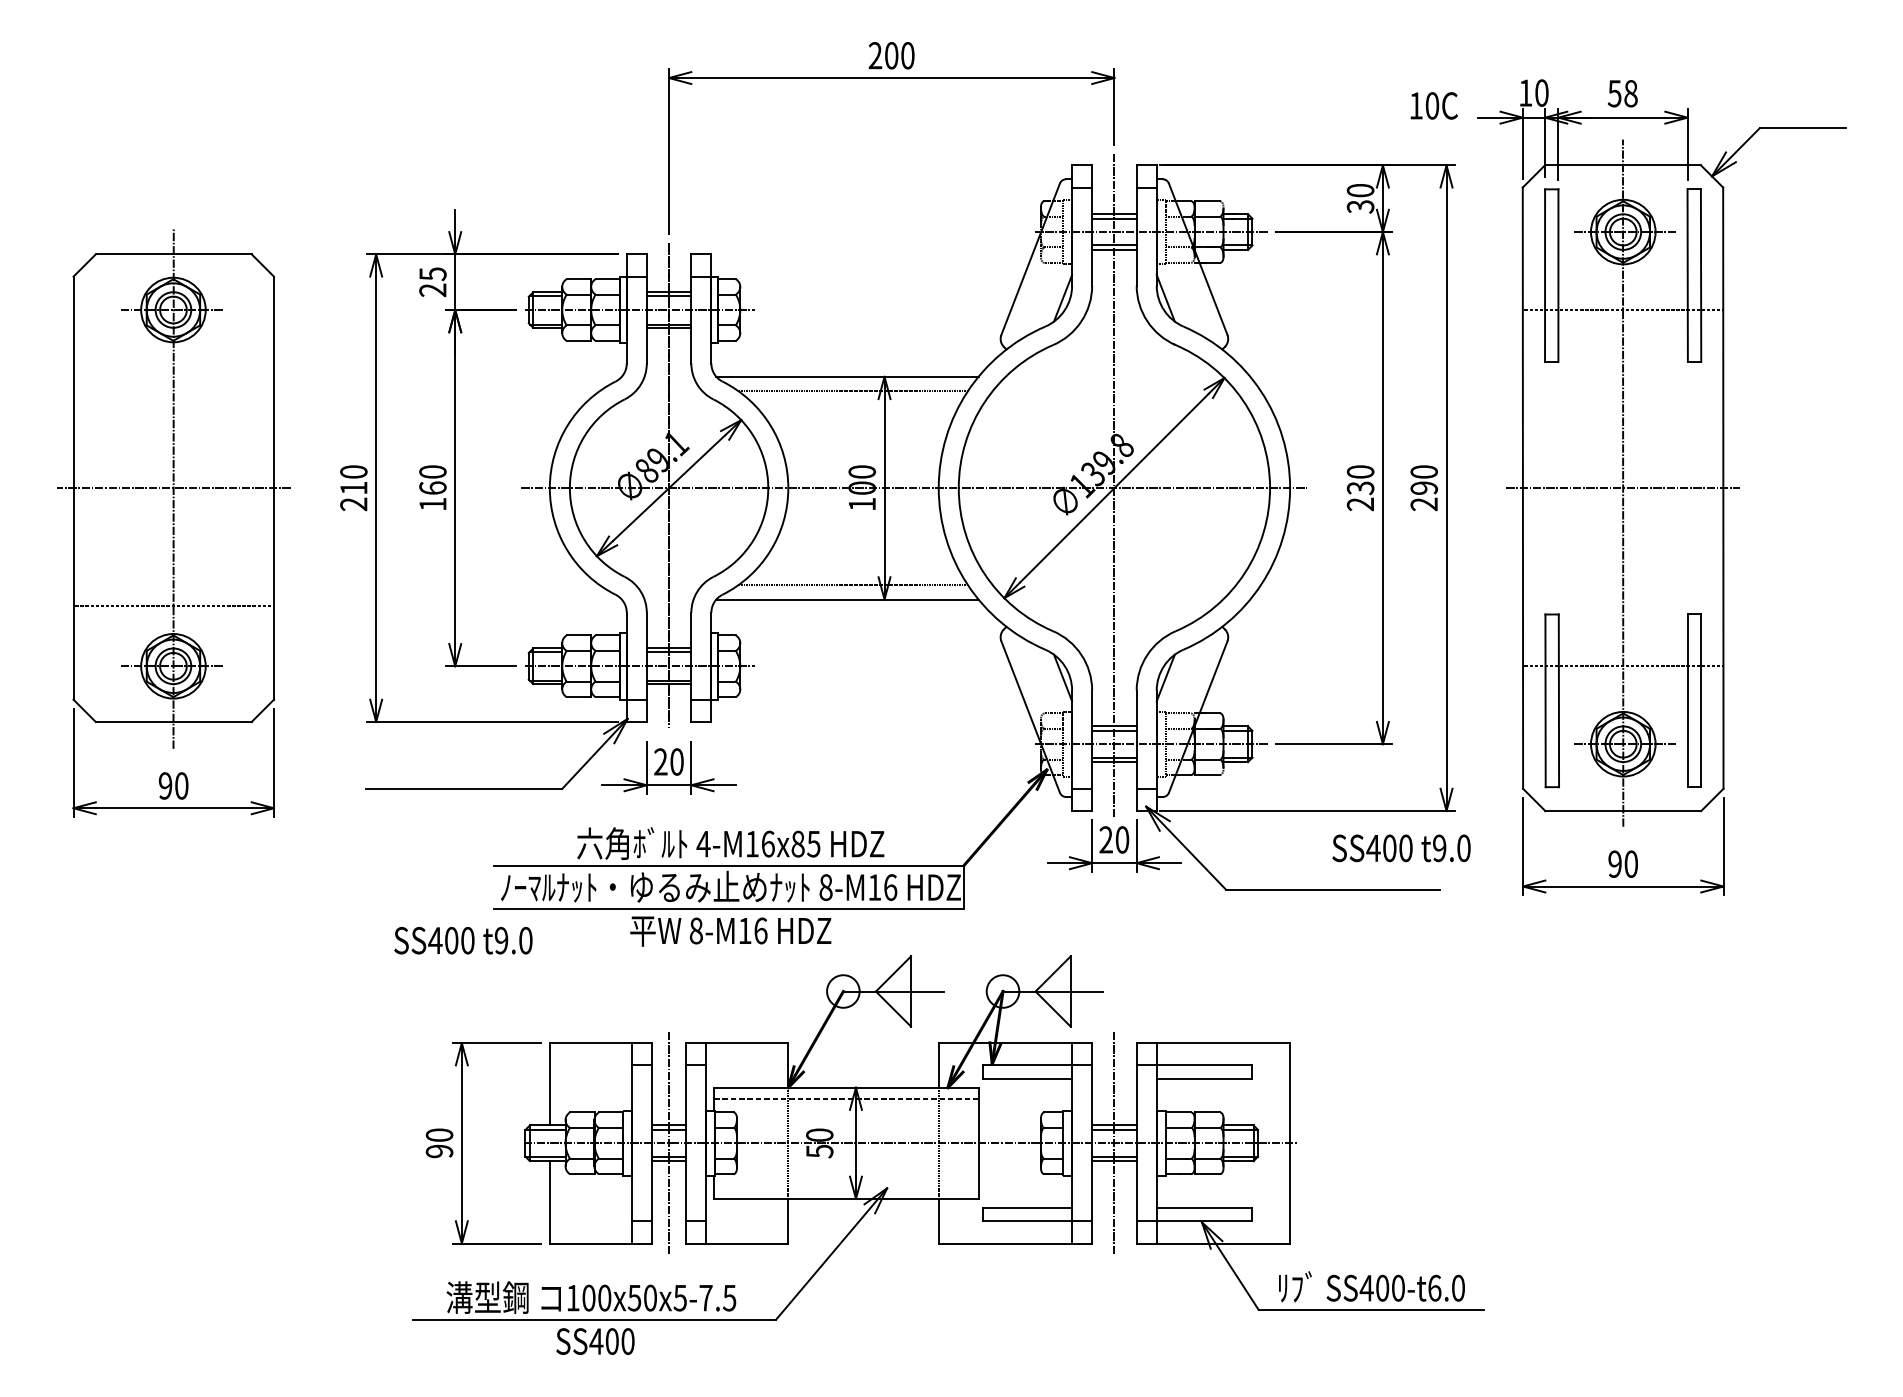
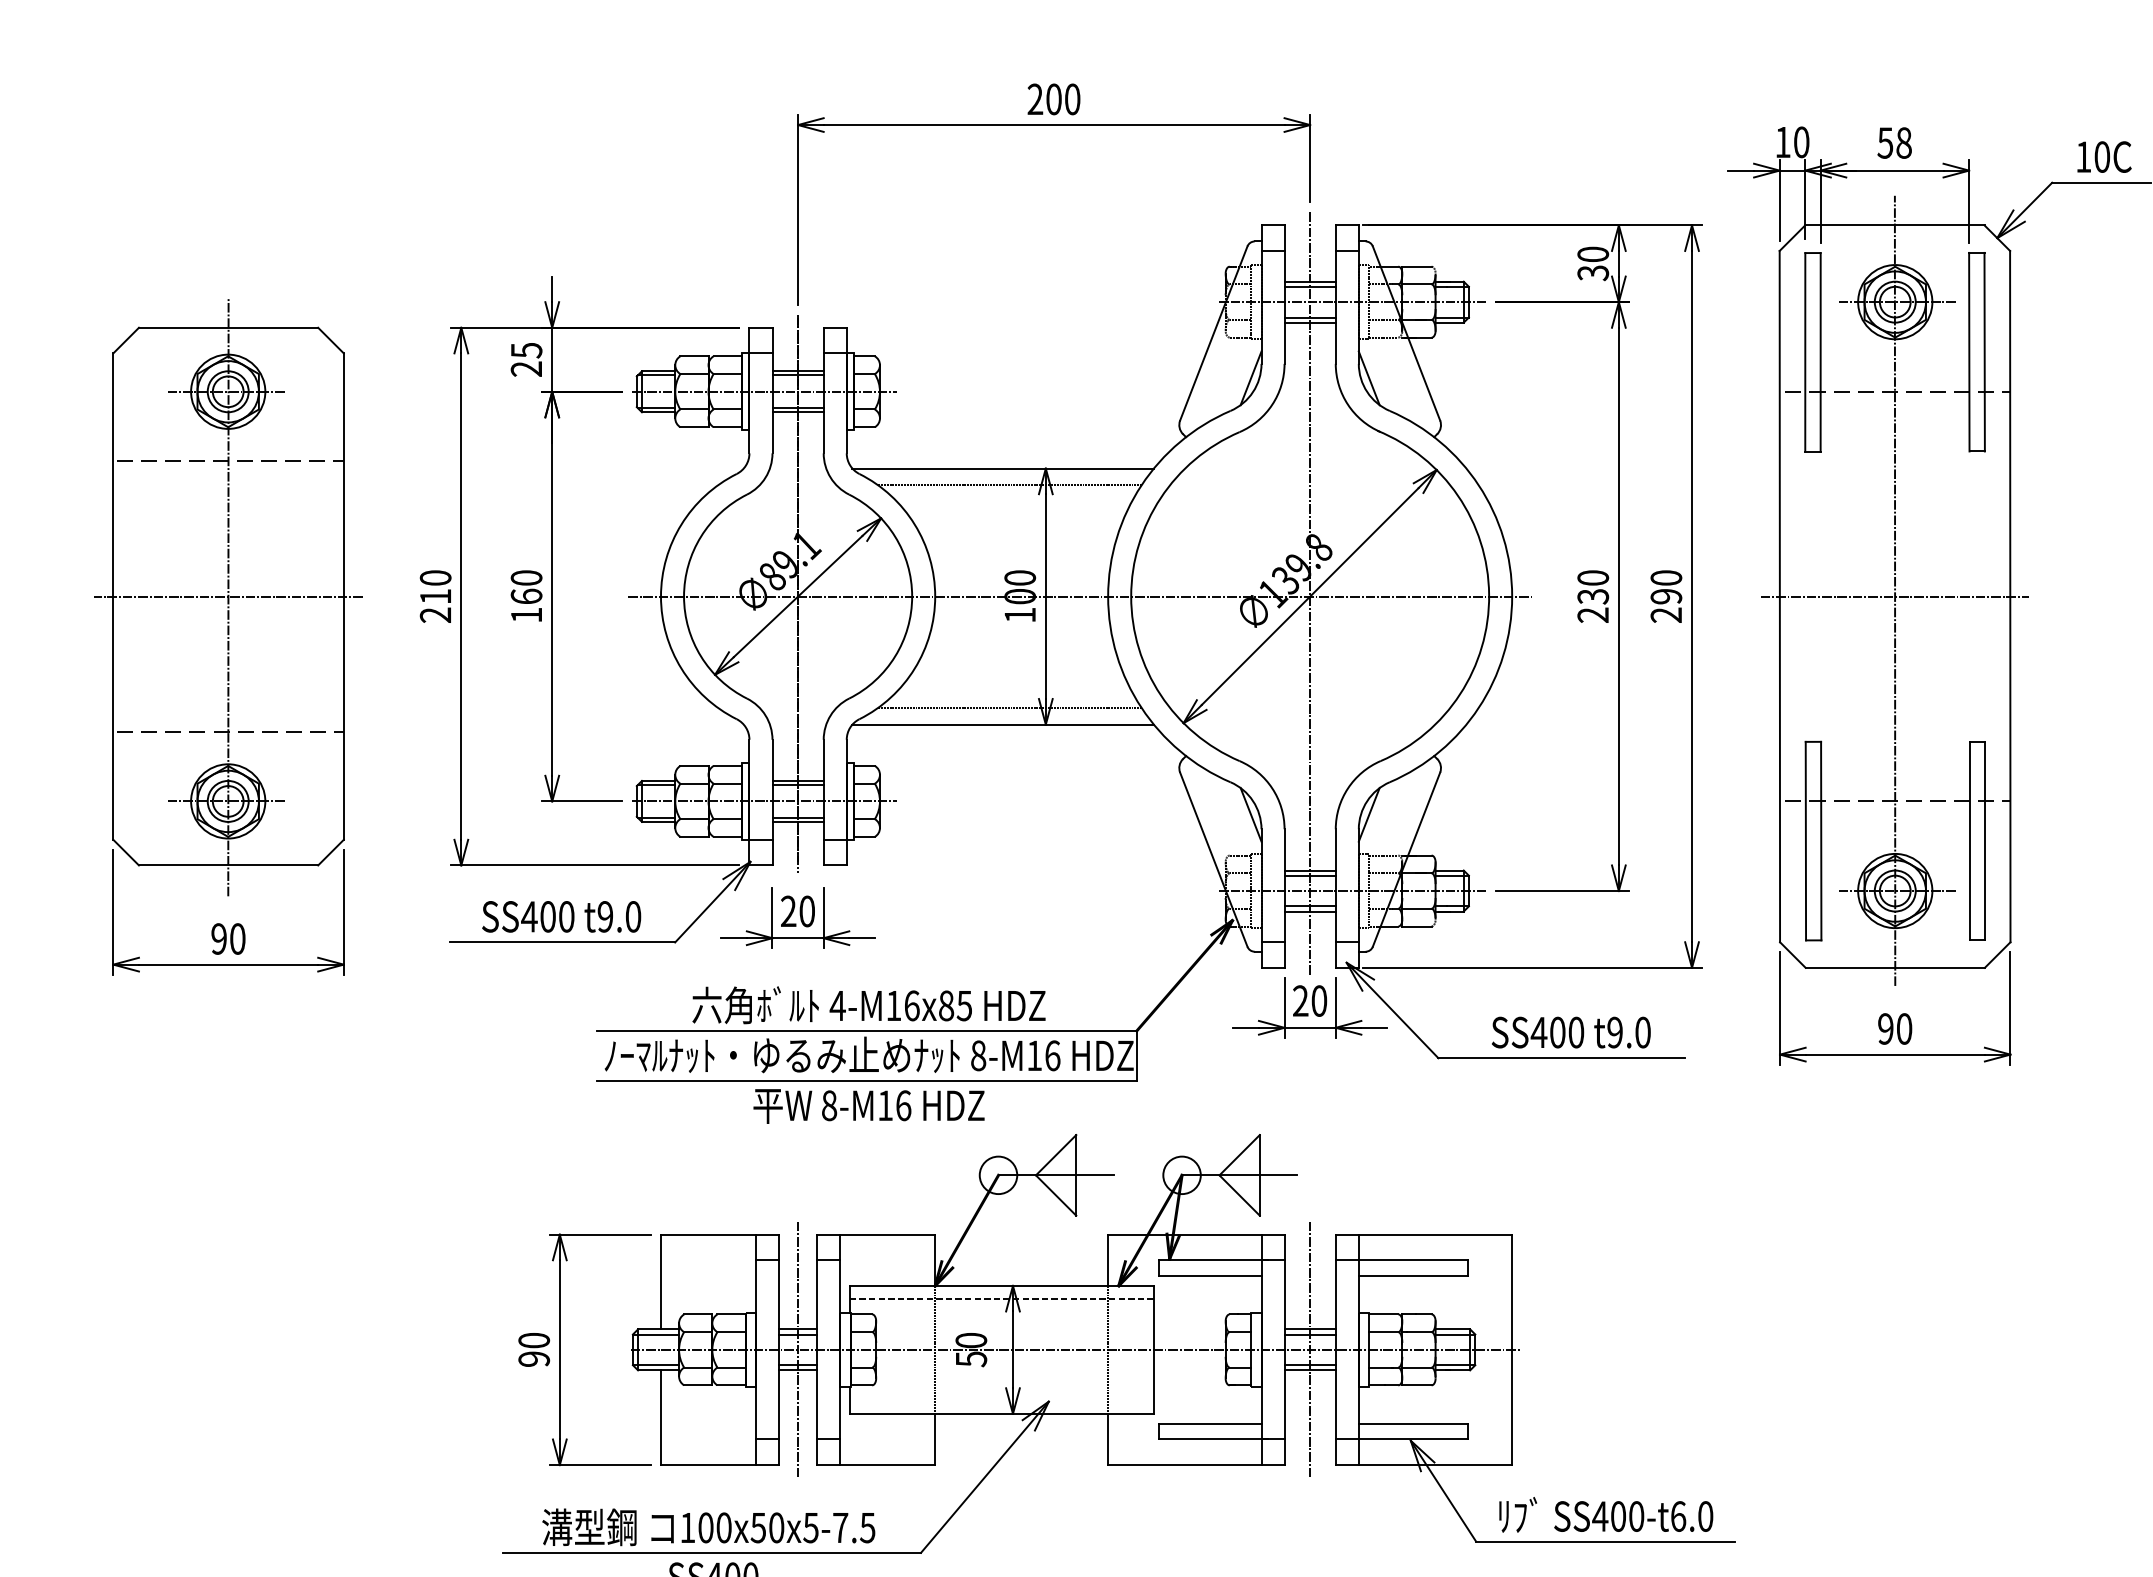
text: (1433, 105) -> (2103, 156), moved
line: (173, 370) -> (228, 461), added
text: (1401, 848) -> (1571, 1032), moved
text: (463, 940) -> (561, 916), moved

